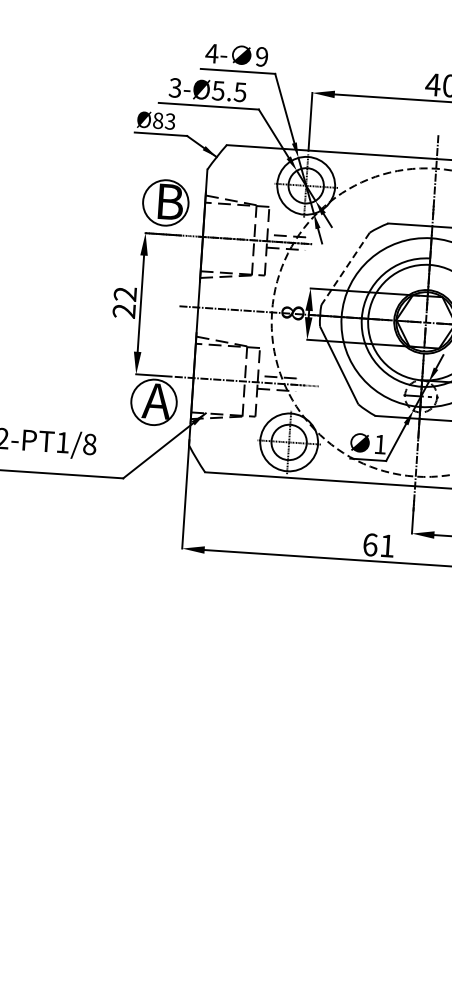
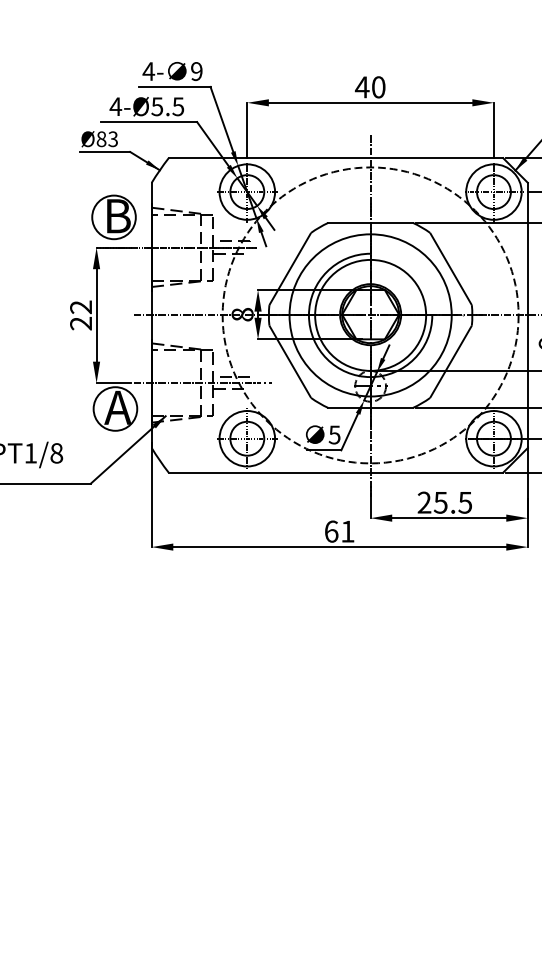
text: (175, 87) -> (115, 106), 3-Ø5.5 -> 4-Ø5.5
line: (345, 269) -> (290, 269), dashed -> solid
text: (380, 444) -> (334, 434), 1 -> 5

